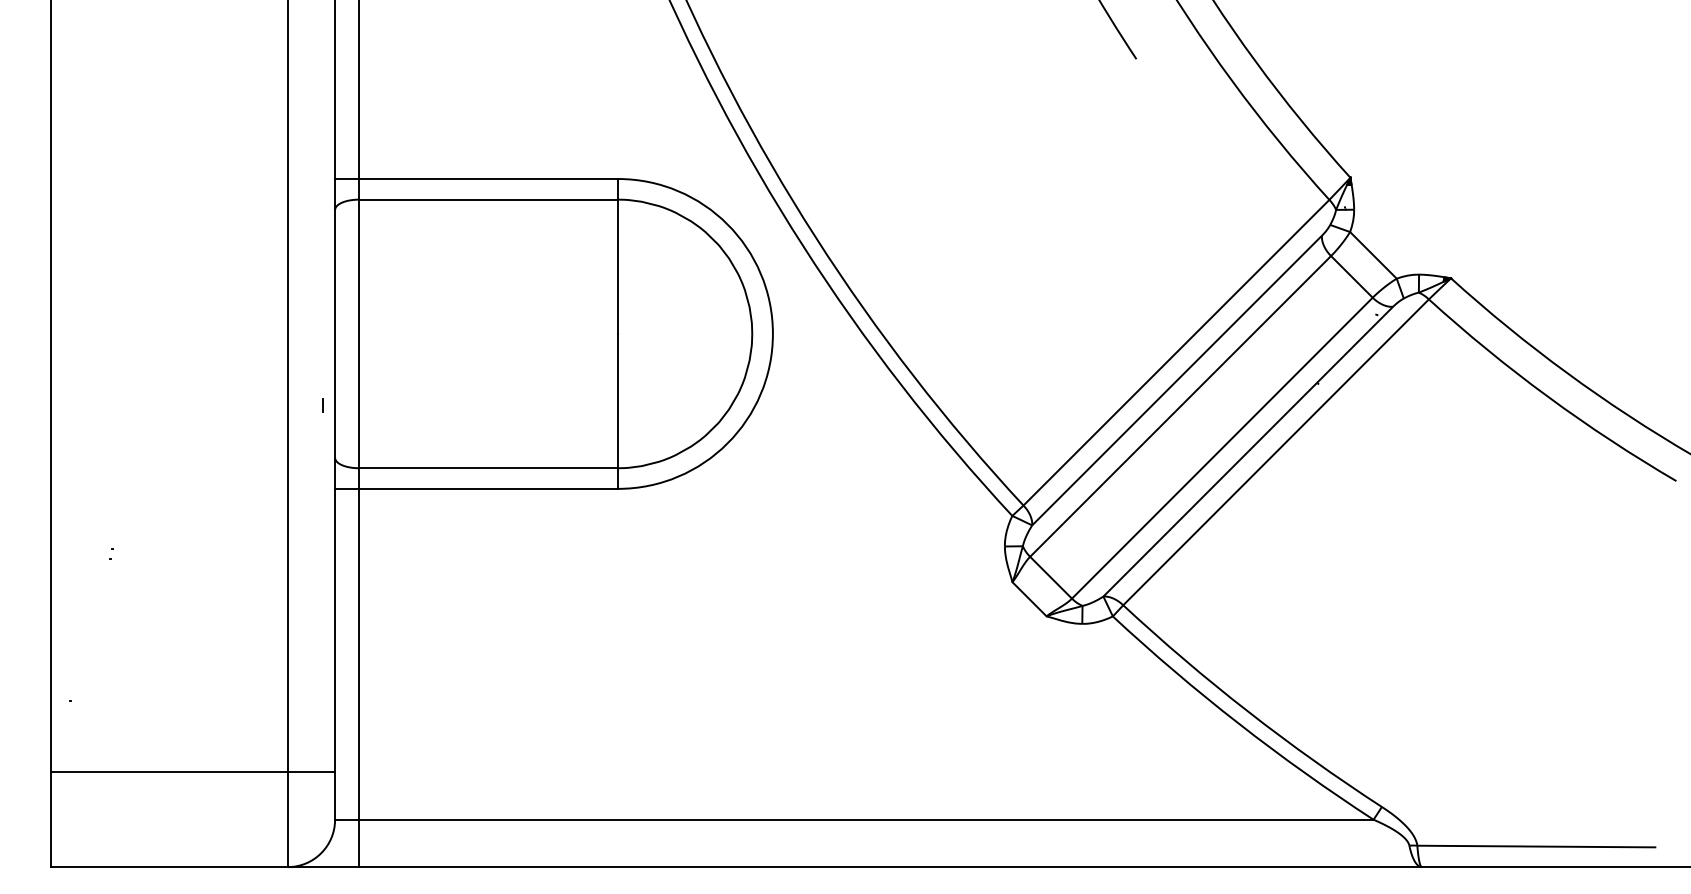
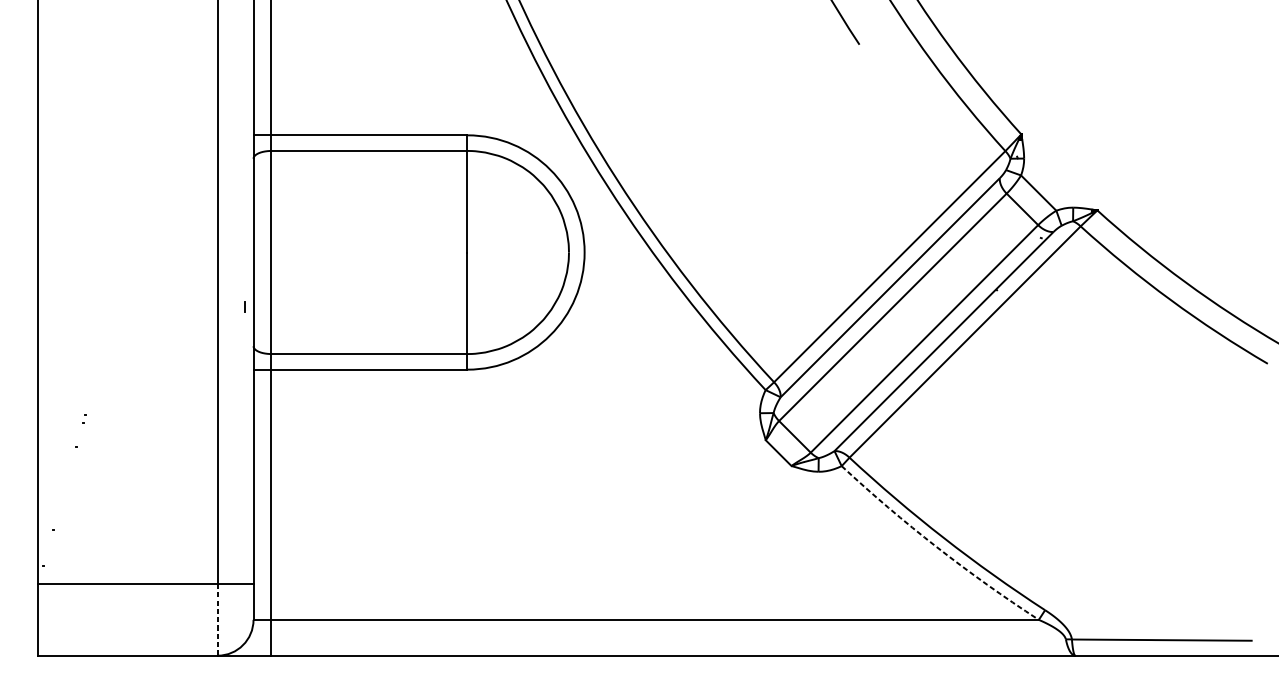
arc: (1238, 723) -> (936, 547), solid -> dashed
line: (287, 819) -> (217, 619), solid -> dashed

